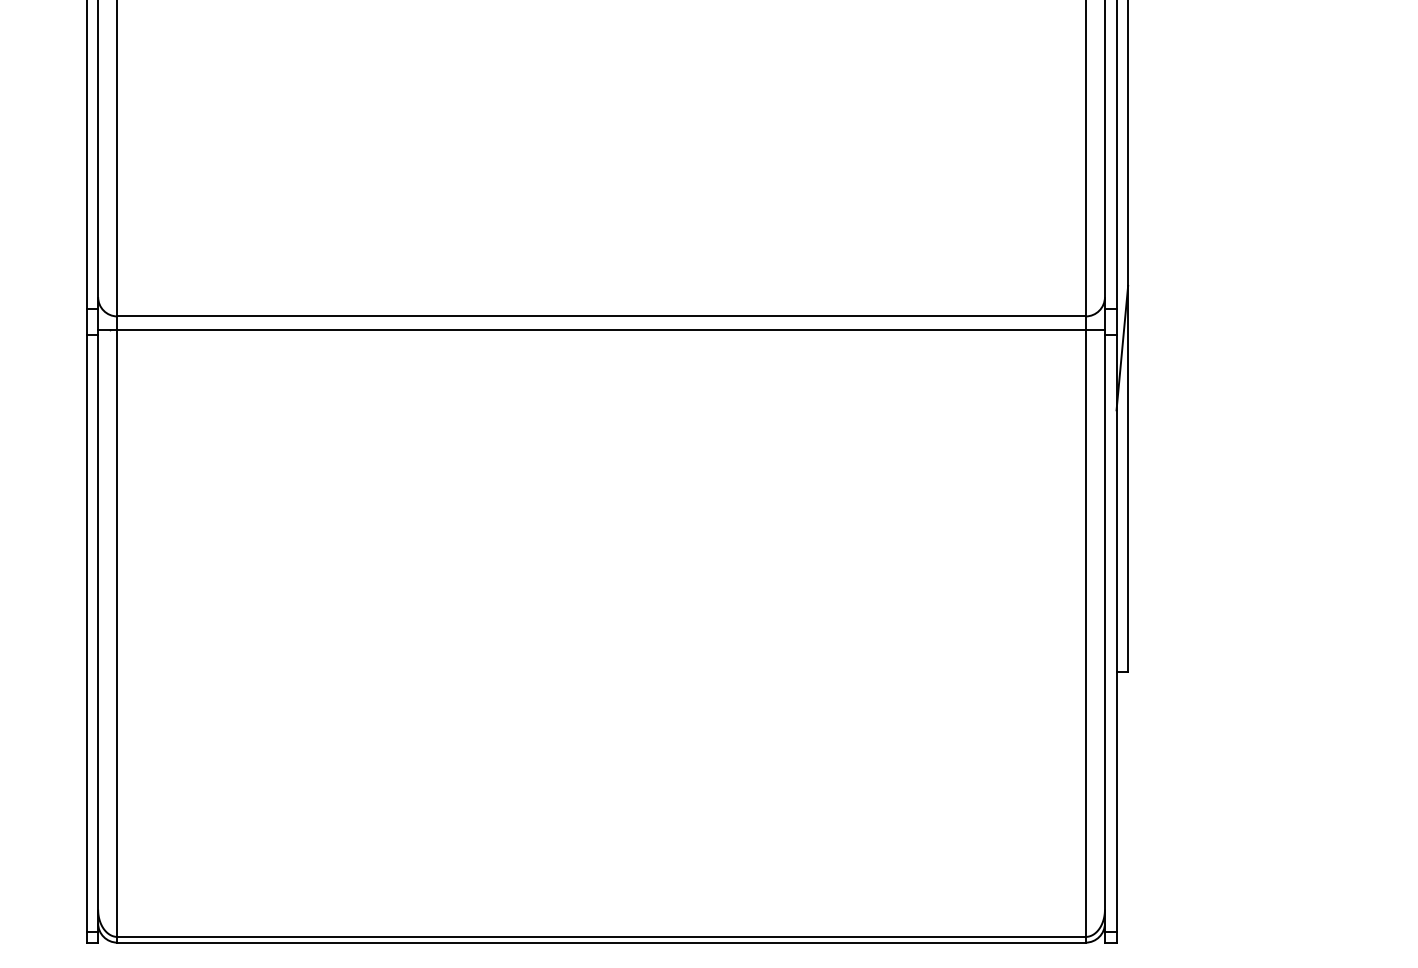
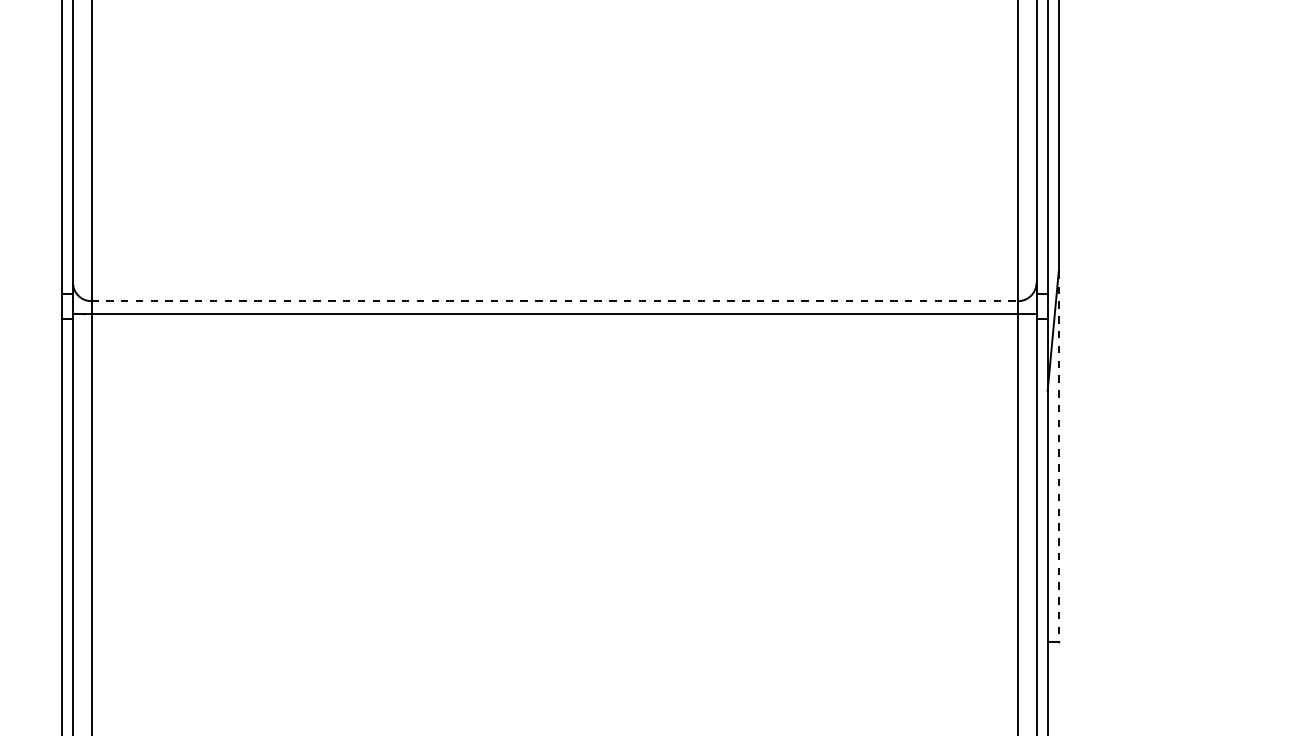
line: (602, 316) -> (555, 301), solid -> dashed
line: (1128, 479) -> (1059, 457), solid -> dashed

